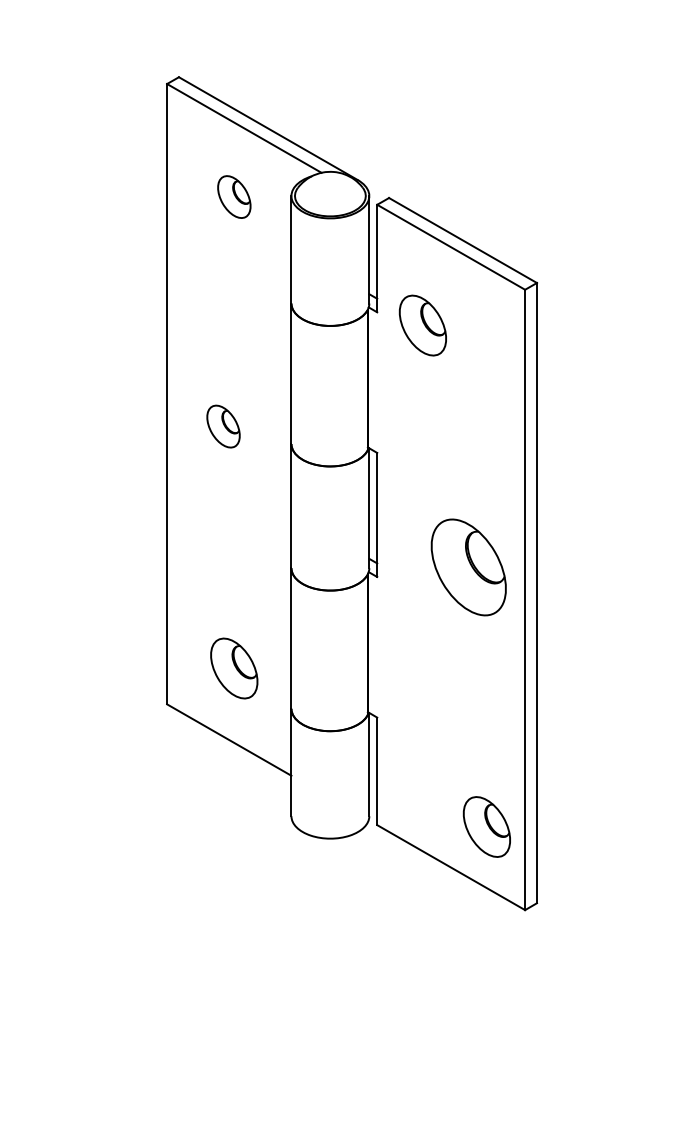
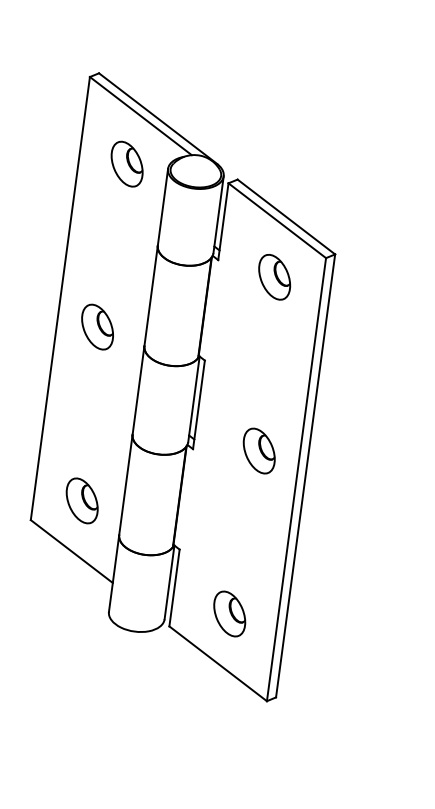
part: (234, 196) -> (127, 163), size x1.43
part: (422, 325) -> (274, 277), moved
part: (223, 426) -> (97, 327), size x1.43
part: (468, 567) -> (259, 451), size x0.62
part: (486, 826) -> (229, 613), moved

